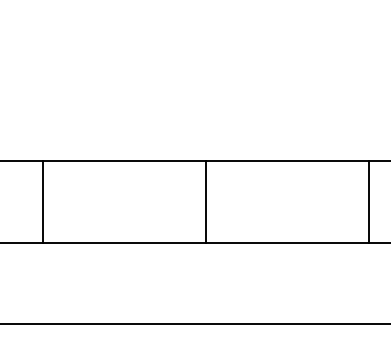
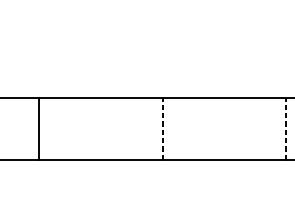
line: (206, 201) -> (163, 128), solid -> dashed
line: (369, 201) -> (286, 128), solid -> dashed

